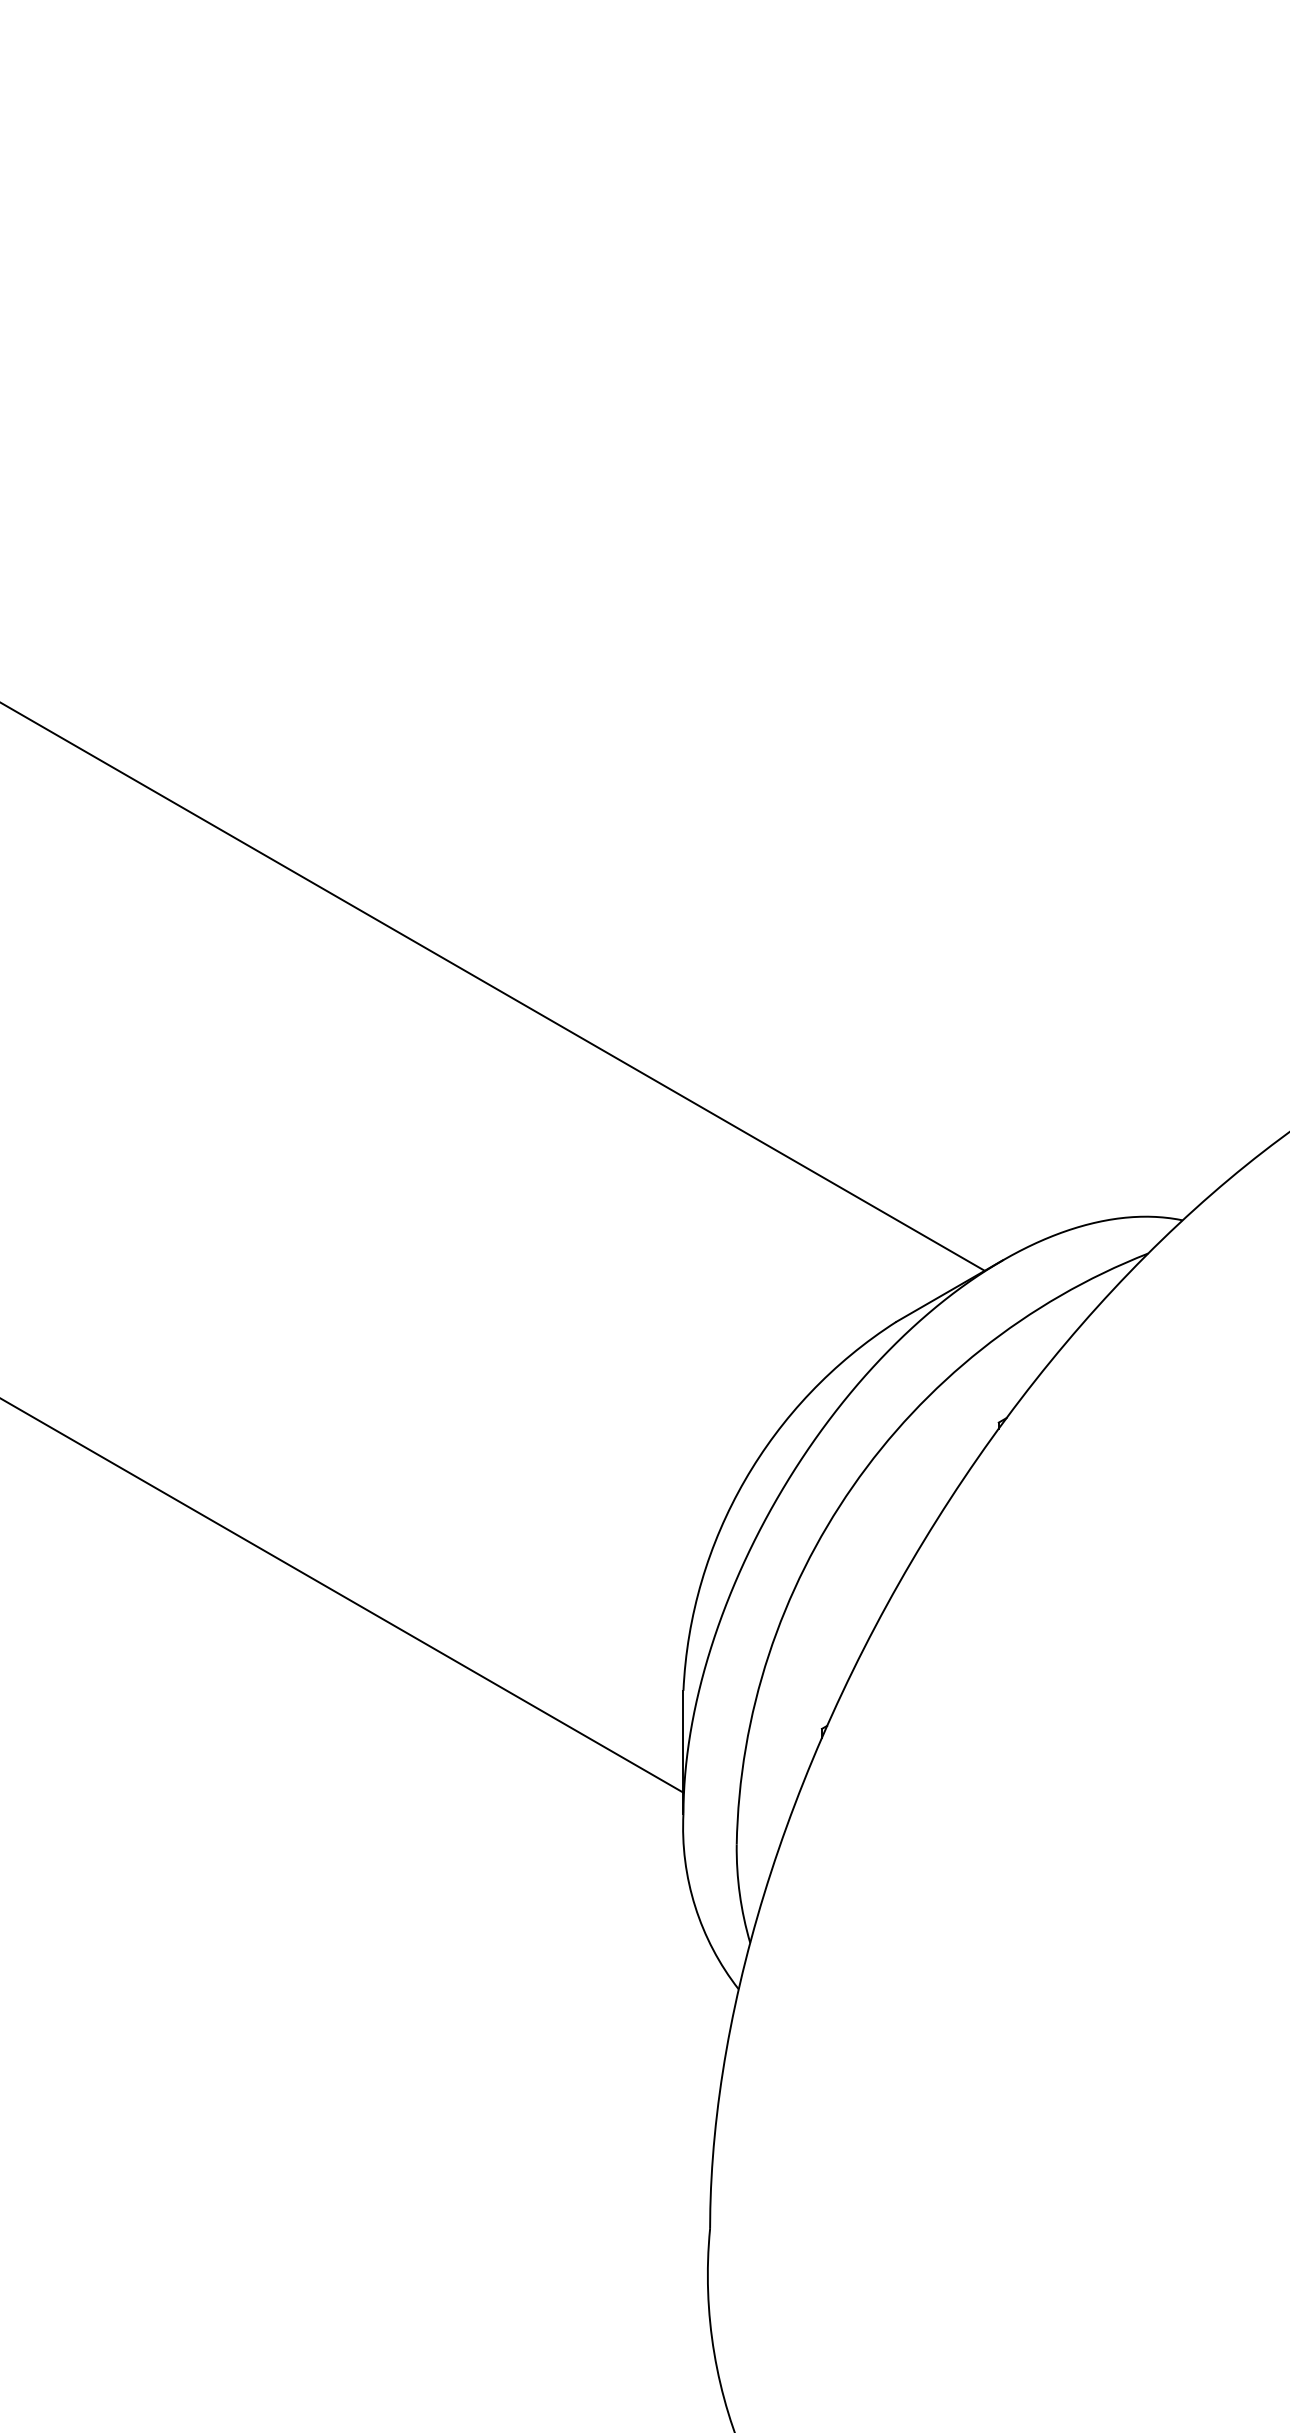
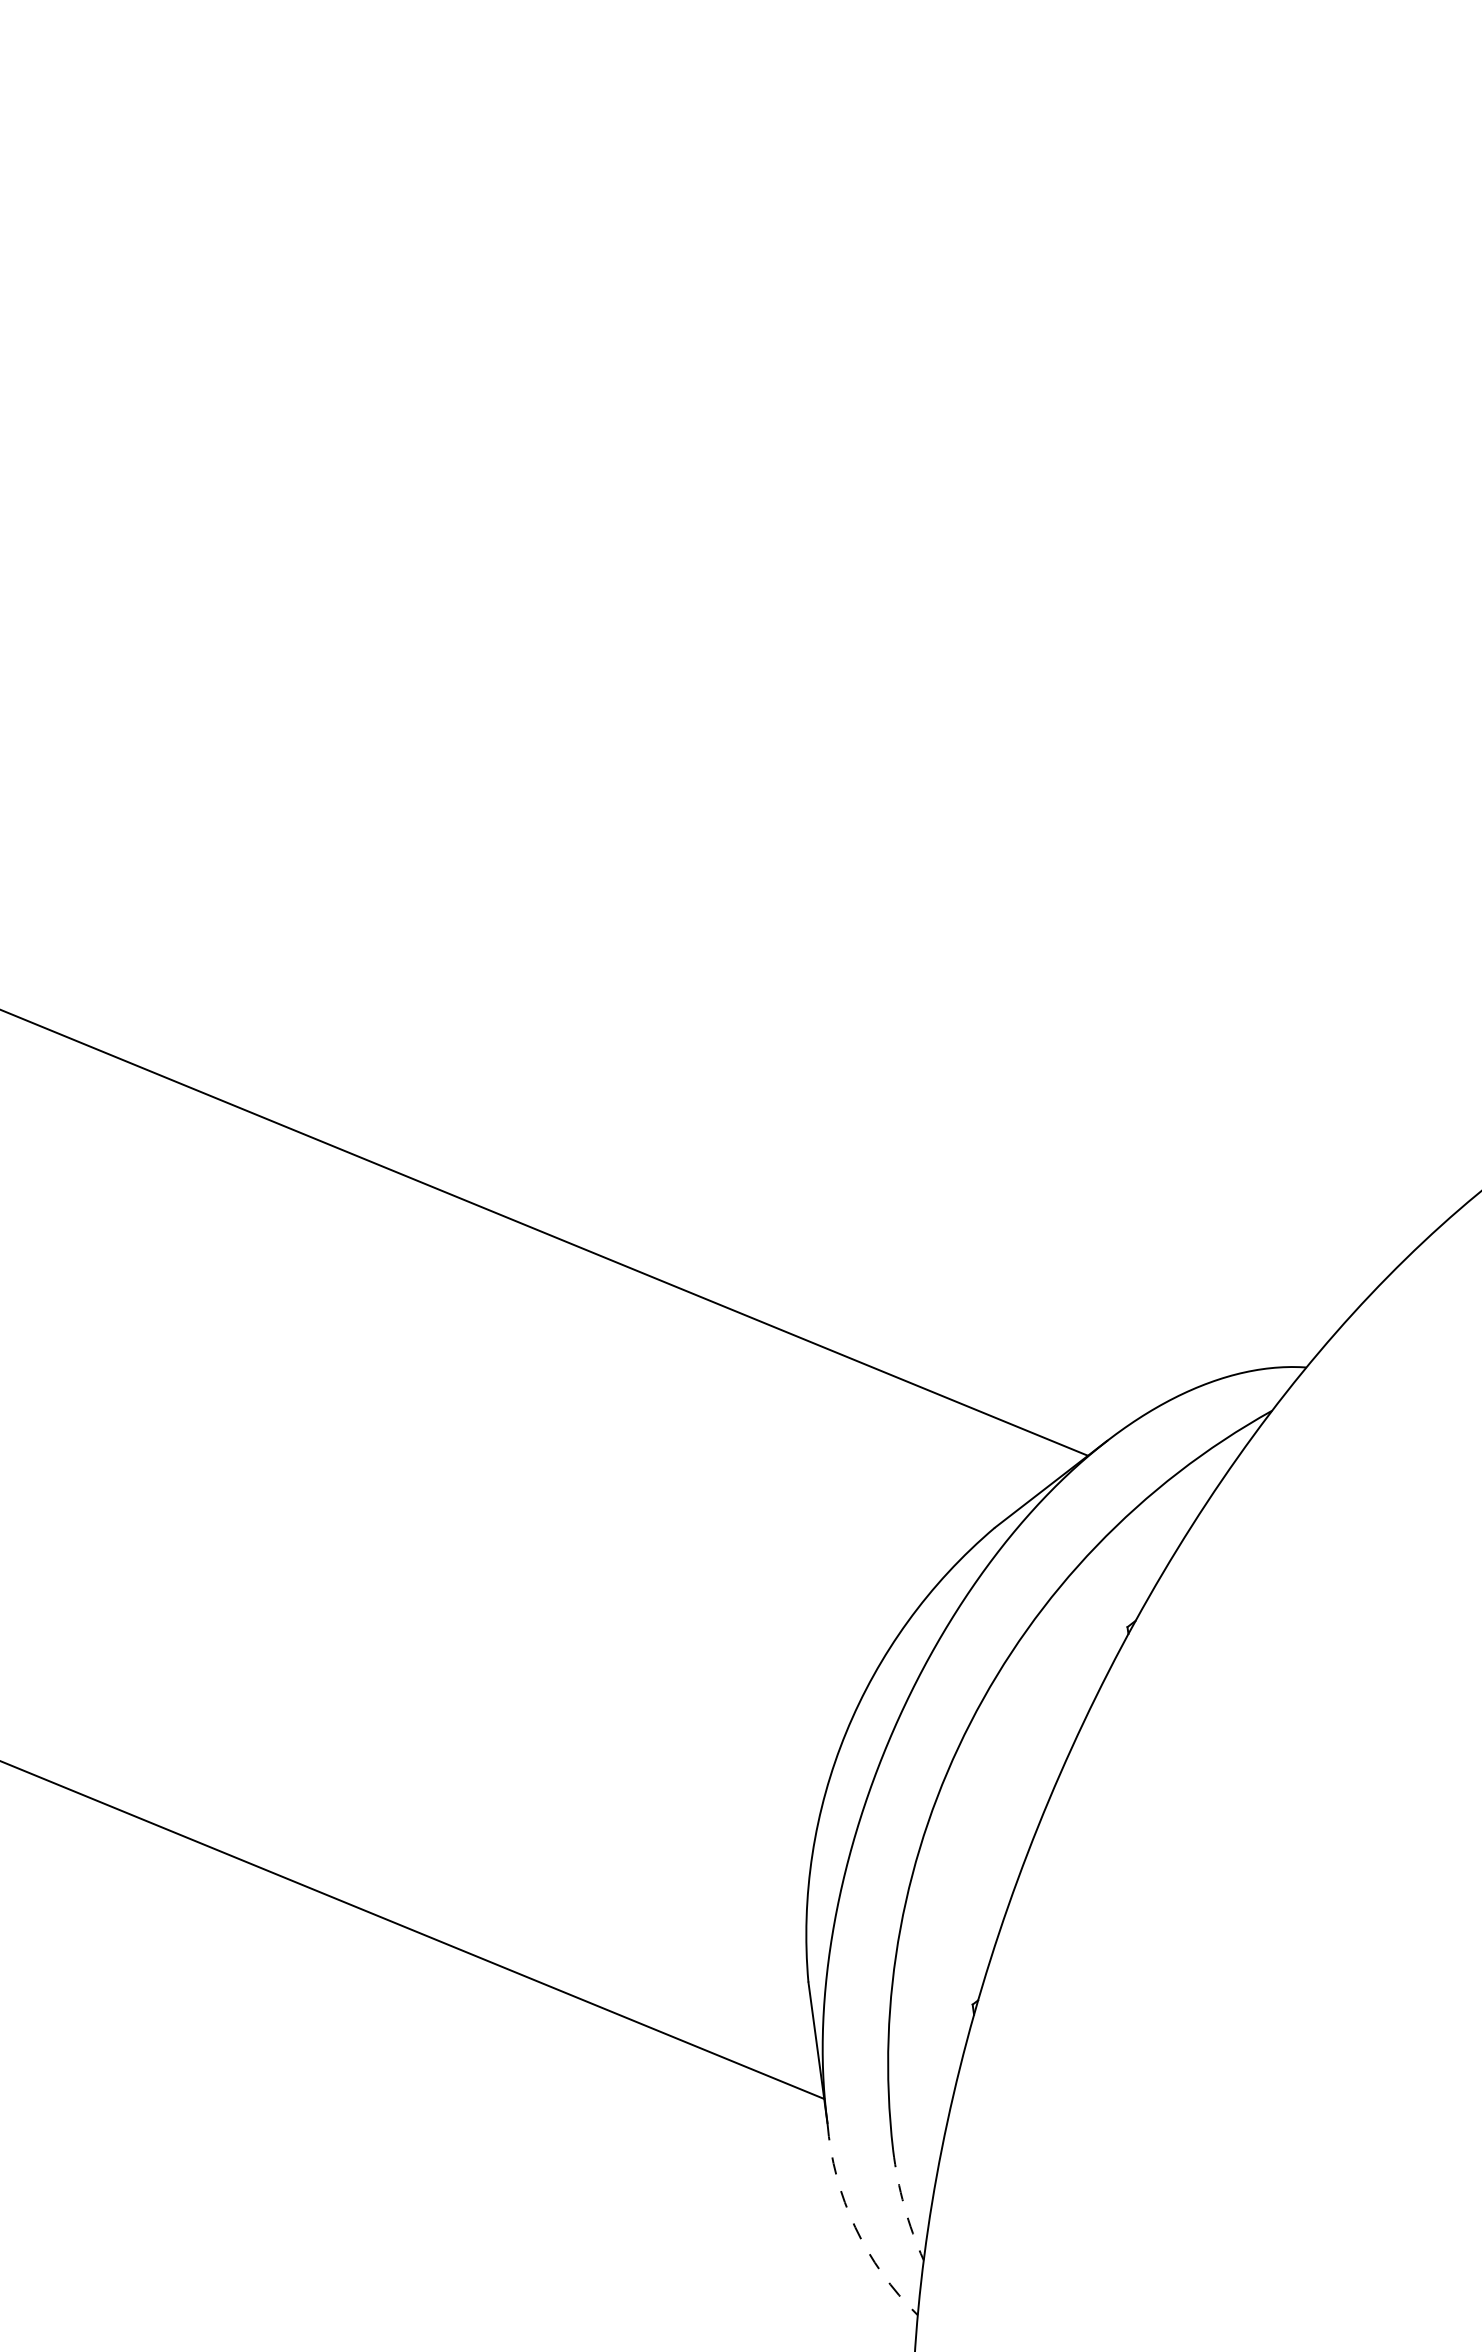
arc: (739, 1894) -> (904, 2206), solid -> dashed
arc: (695, 1906) -> (855, 2227), solid -> dashed

